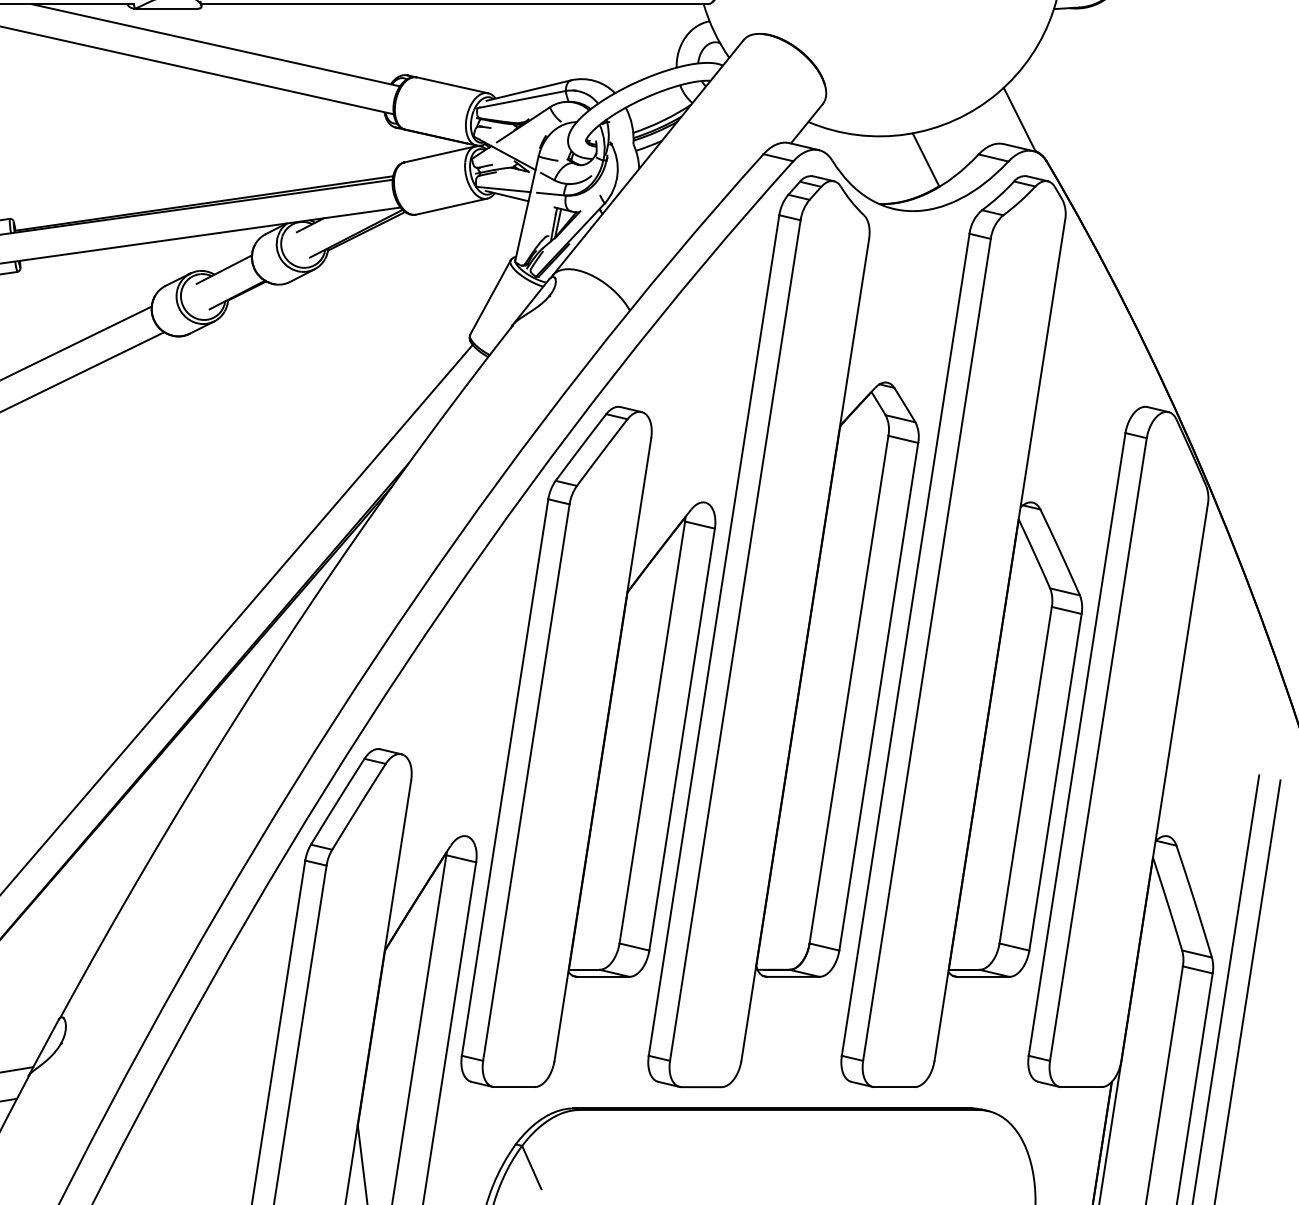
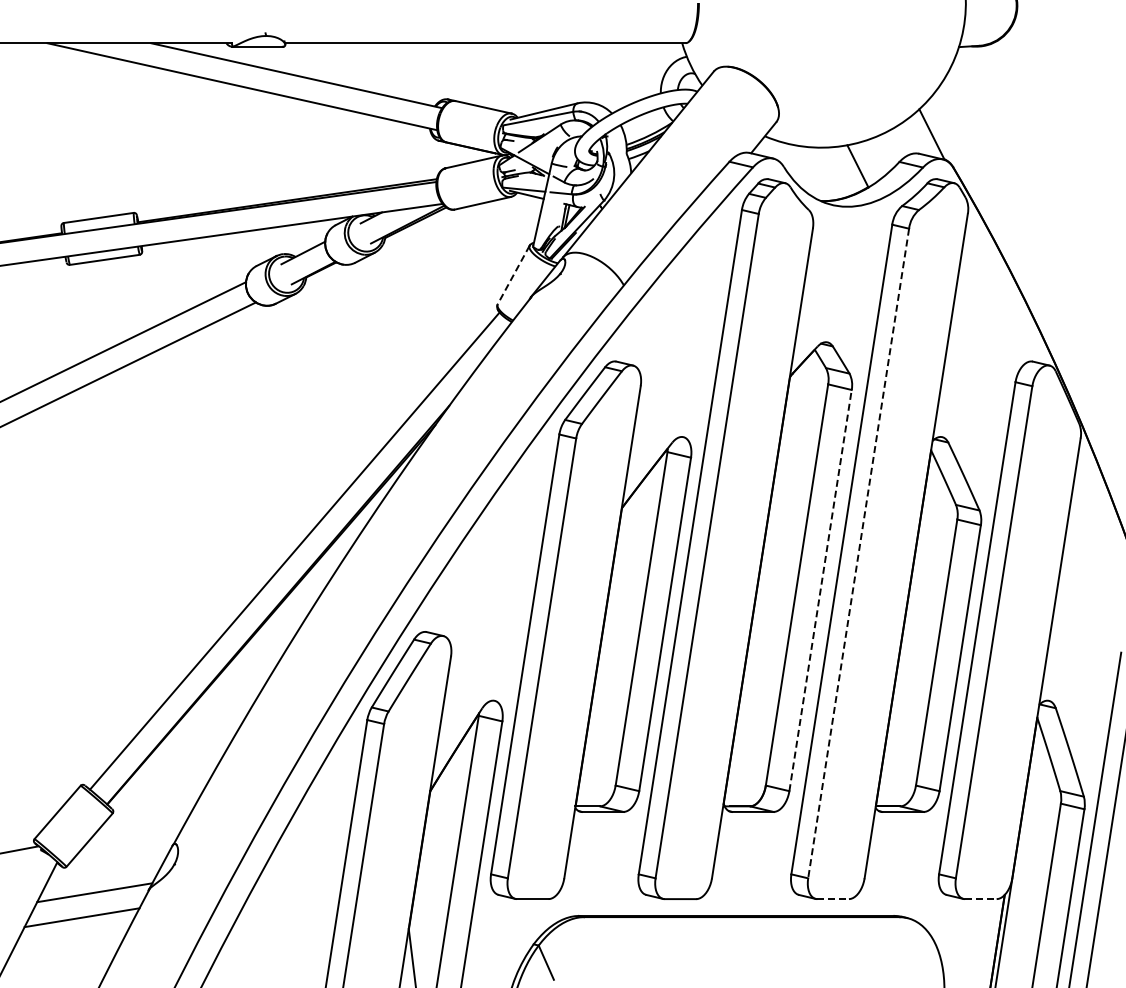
line: (490, 298) -> (513, 275), solid -> dashed
line: (926, 649) -> (858, 553), solid -> dashed
line: (878, 696) -> (820, 590), solid -> dashed
line: (895, 1087) -> (833, 899), solid -> dashed
line: (1081, 1087) -> (980, 899), solid -> dashed

